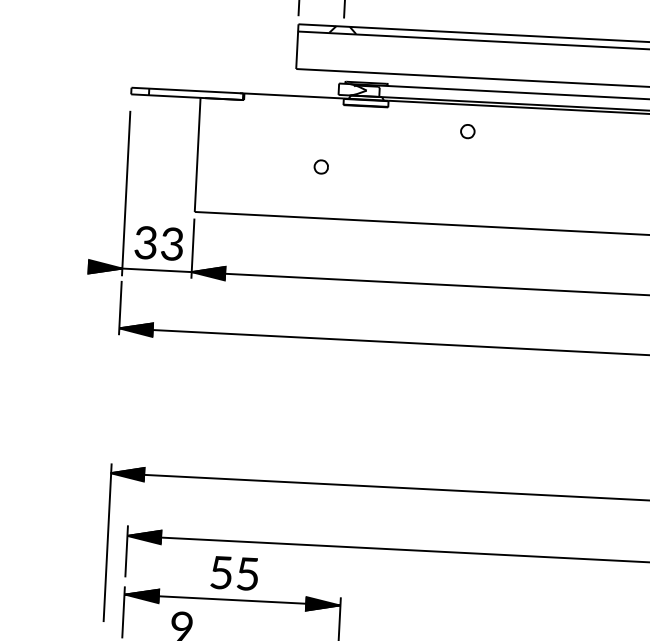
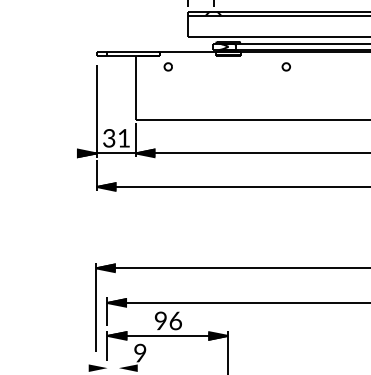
part: (319, 166) -> (167, 66), moved
text: (173, 244) -> (124, 138), 33 -> 31
text: (233, 572) -> (167, 320), 55 -> 96

